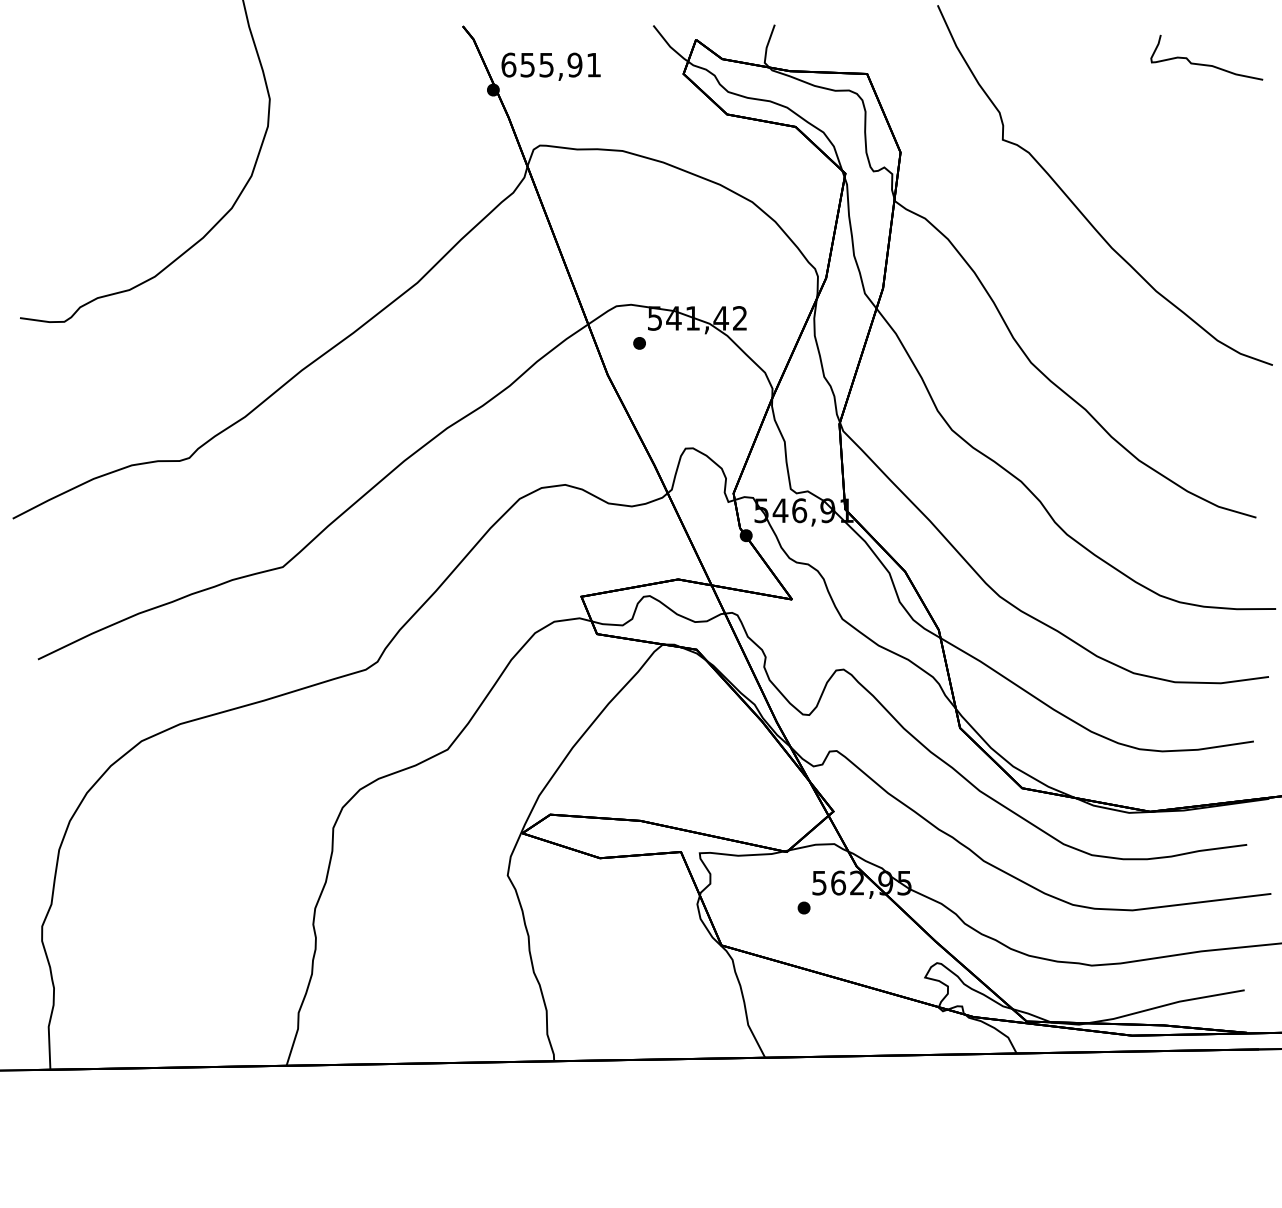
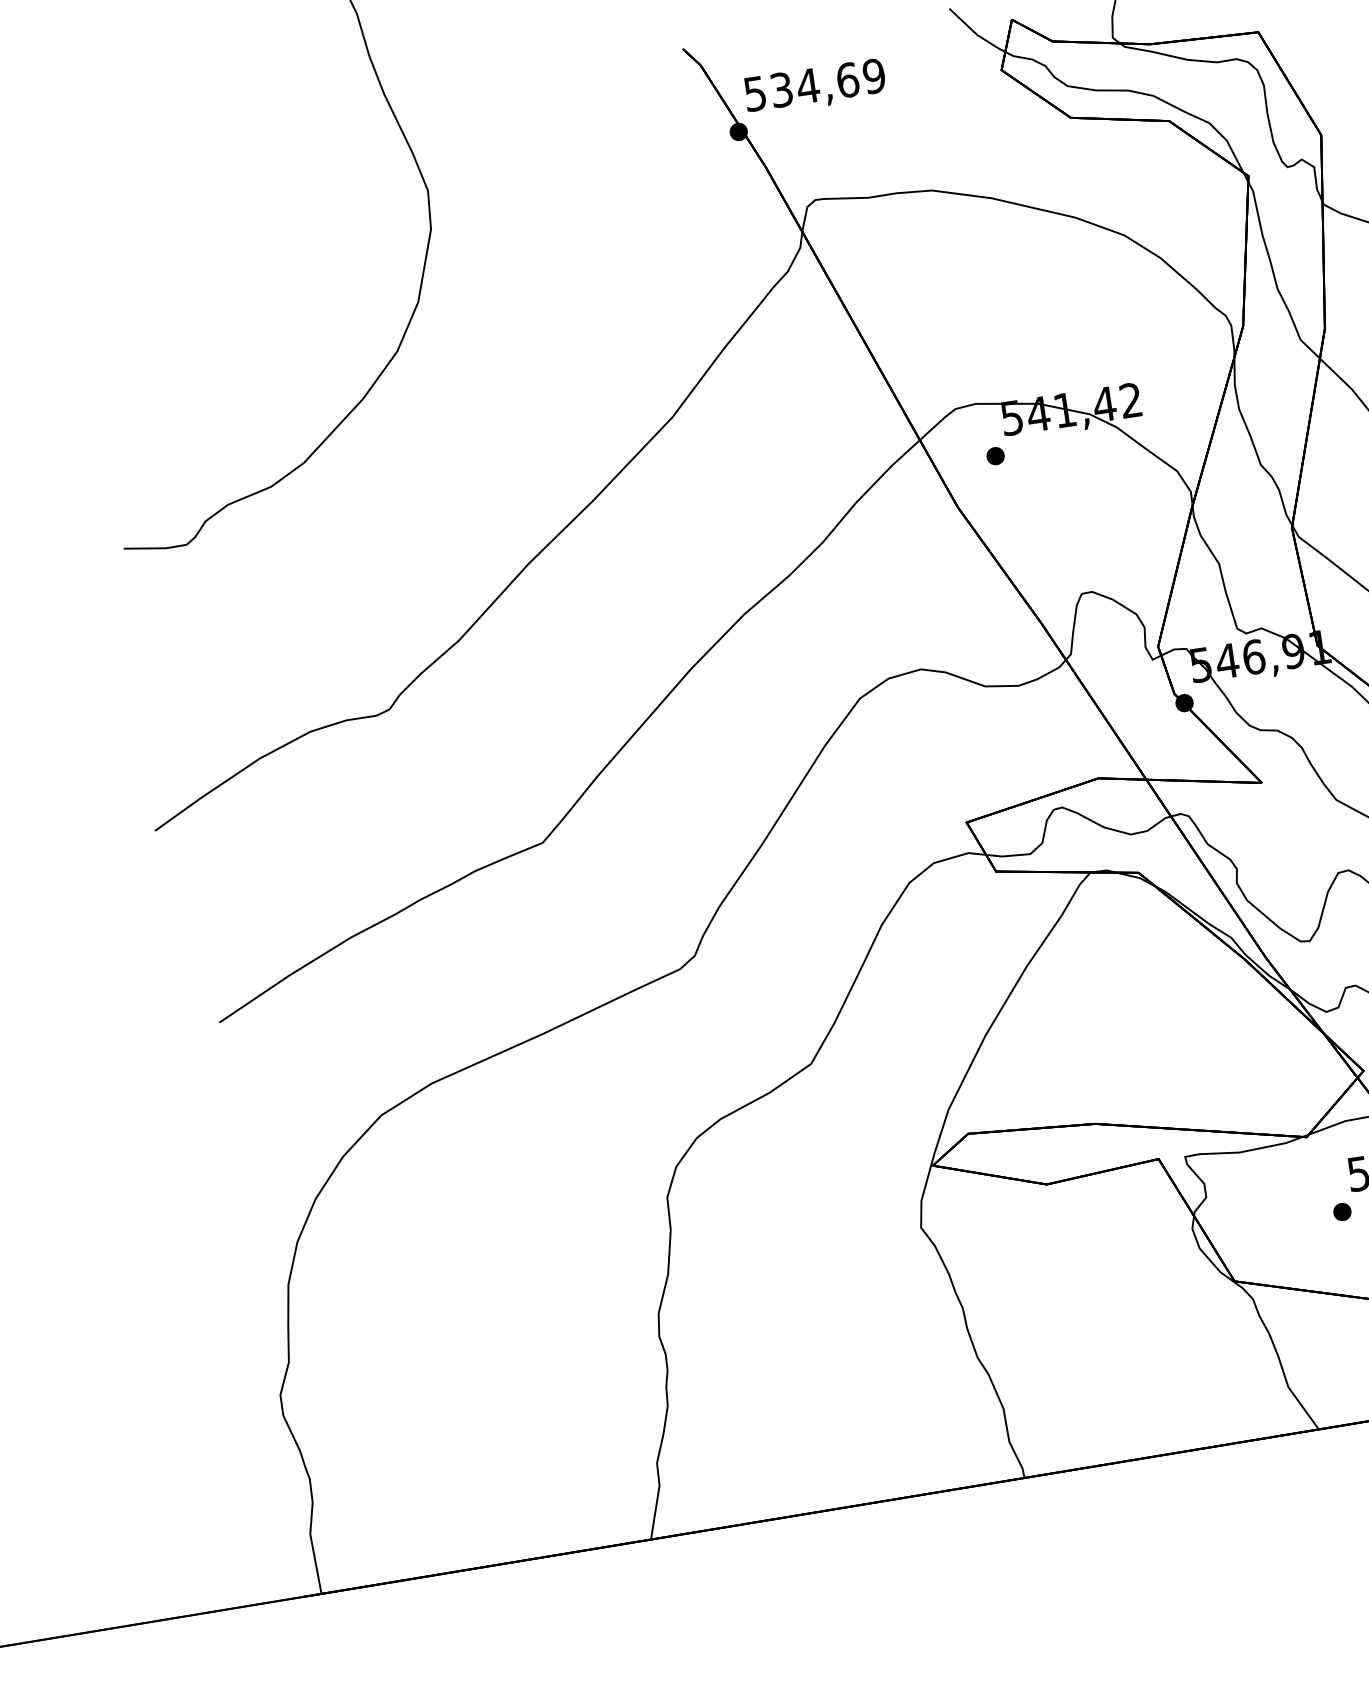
text: (551, 64) -> (814, 84), 655,91 -> 534,69

